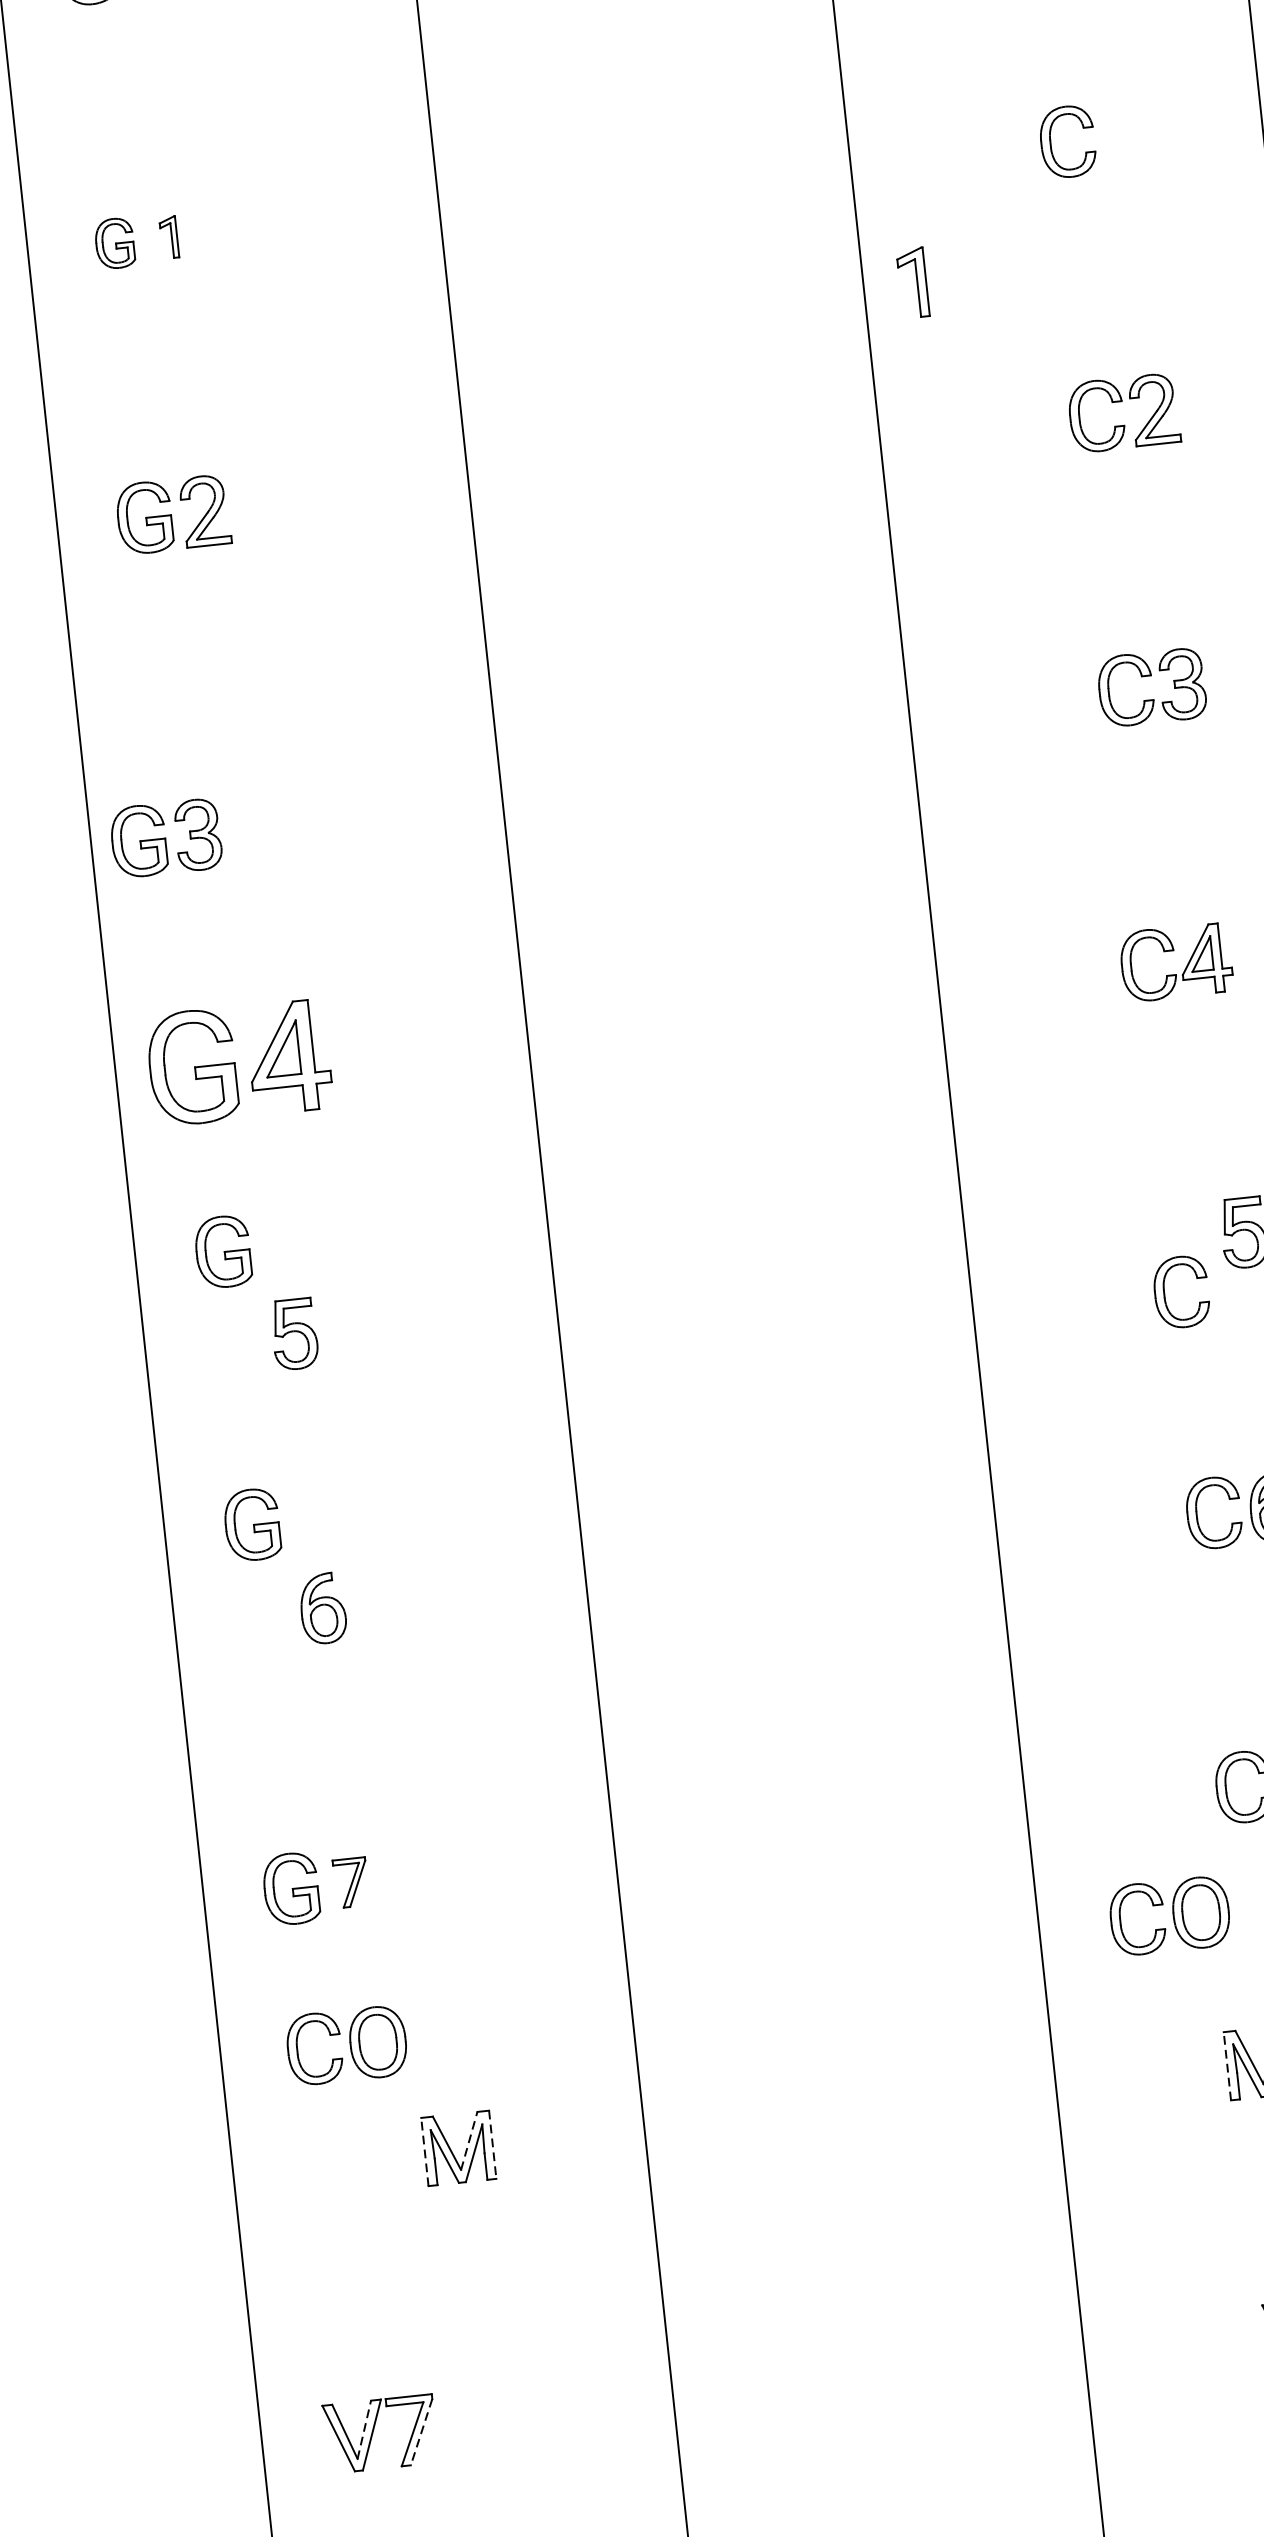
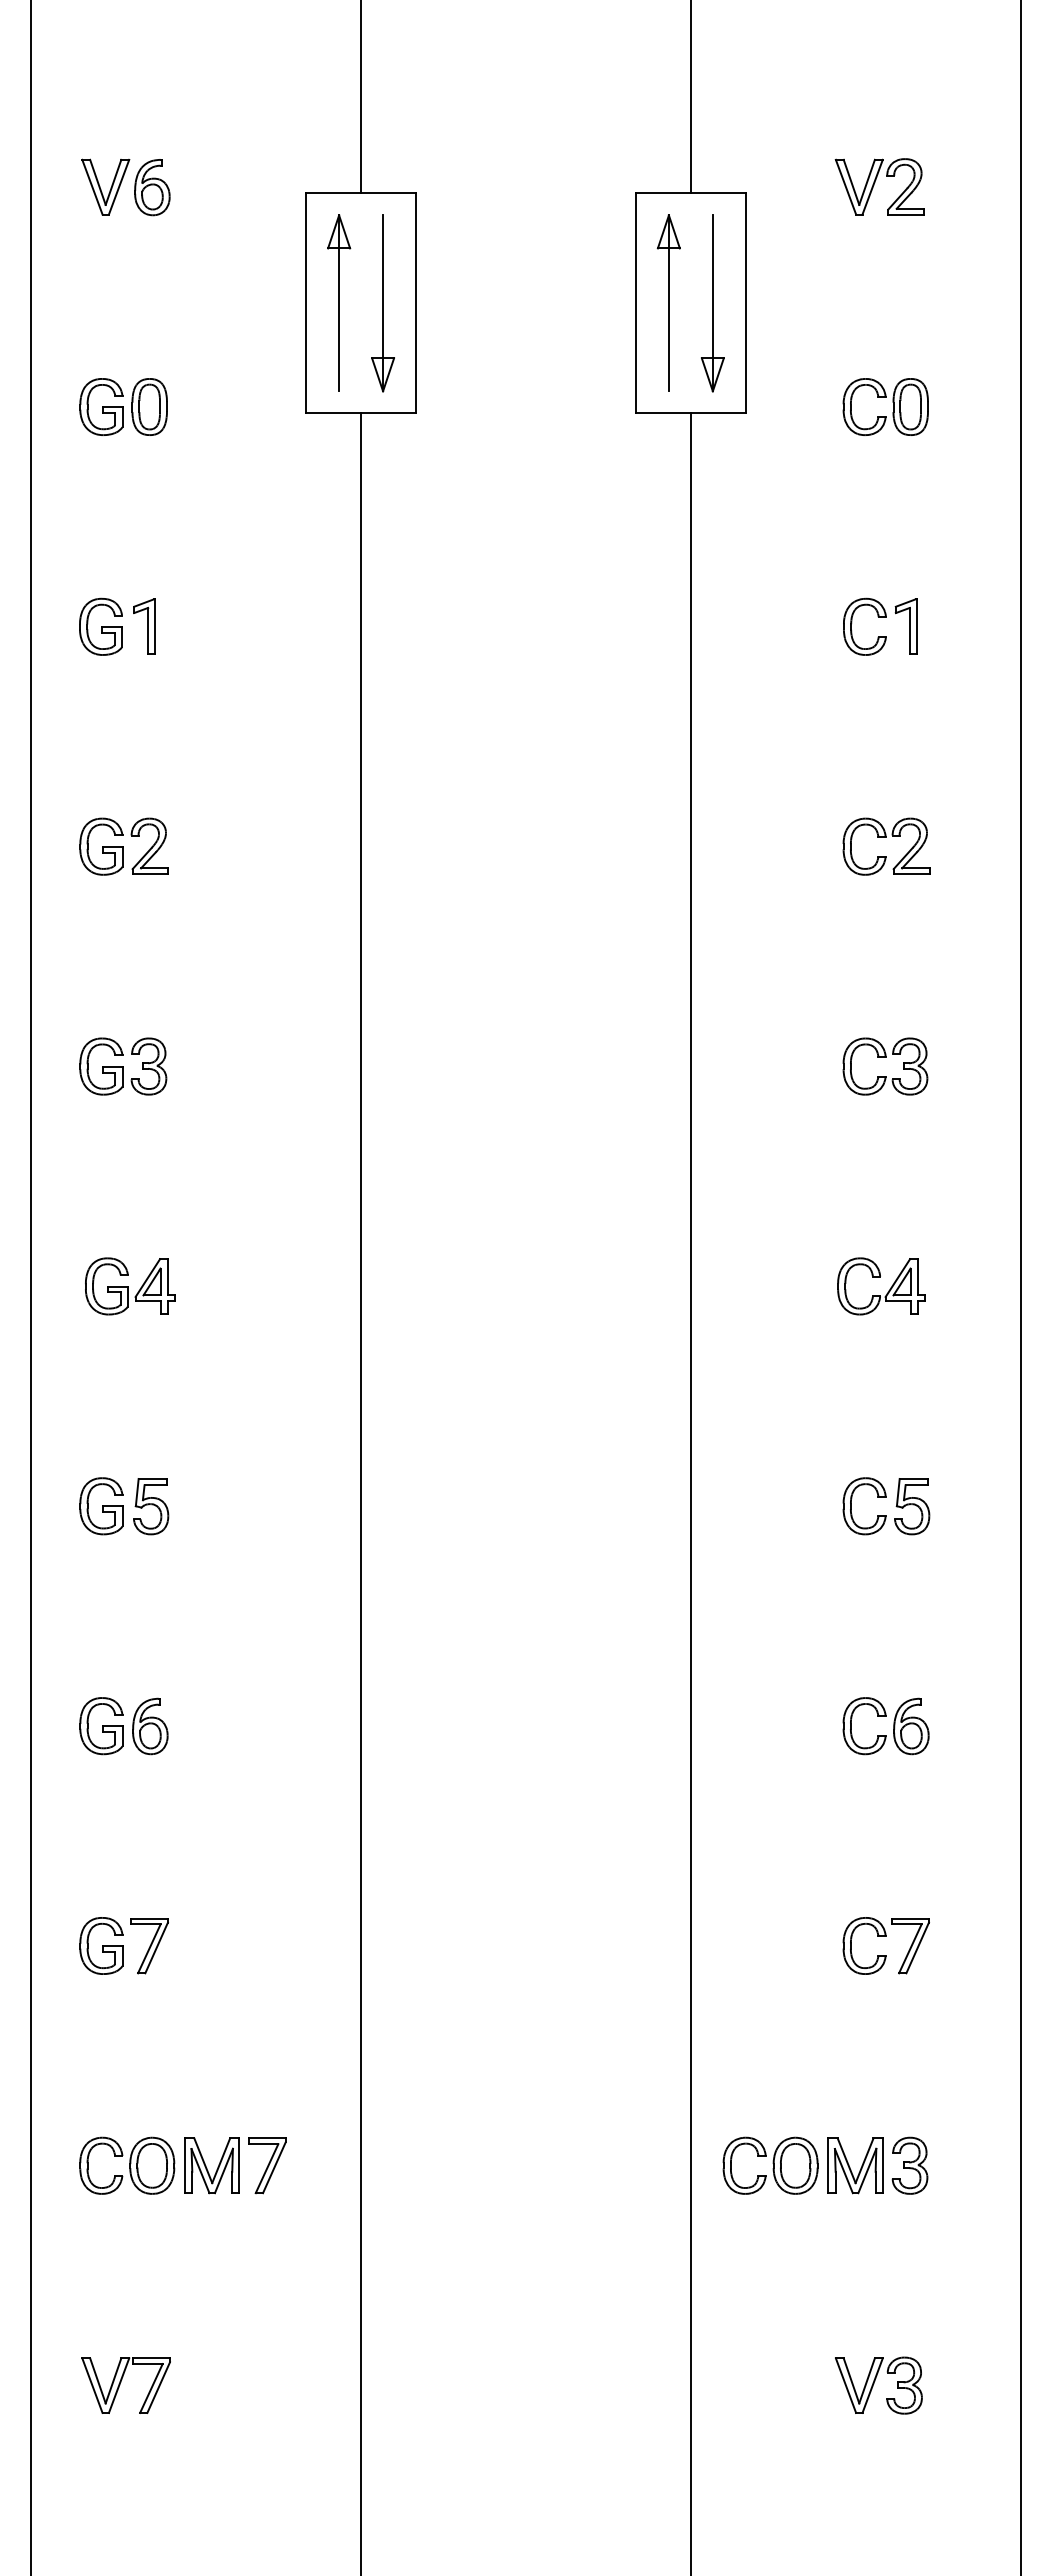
part: (169, 237) -> (144, 626), size x1.67
part: (114, 243) -> (100, 626), size x1.43
part: (911, 282) -> (905, 626), moved
part: (166, 838) -> (123, 1066), moved
part: (239, 1062) -> (130, 1286), size x0.62
part: (223, 1252) -> (101, 1506), moved
part: (1165, 1294) -> (851, 1506), moved
part: (252, 1525) -> (101, 1726), moved
part: (351, 1883) -> (149, 1946), size x1.43
part: (1169, 1915) -> (770, 2165), moved
part: (347, 2045) -> (127, 2165), moved
line: (1227, 2065) -> (828, 2165), dashed -> solid
line: (469, 2140) -> (221, 2160), dashed -> solid
part: (527, 2140) -> (267, 2165), added
line: (492, 2145) -> (239, 2166), dashed -> solid
line: (425, 2151) -> (185, 2165), dashed -> solid
line: (364, 2429) -> (113, 2380), dashed -> solid
line: (421, 2432) -> (158, 2387), dashed -> solid

